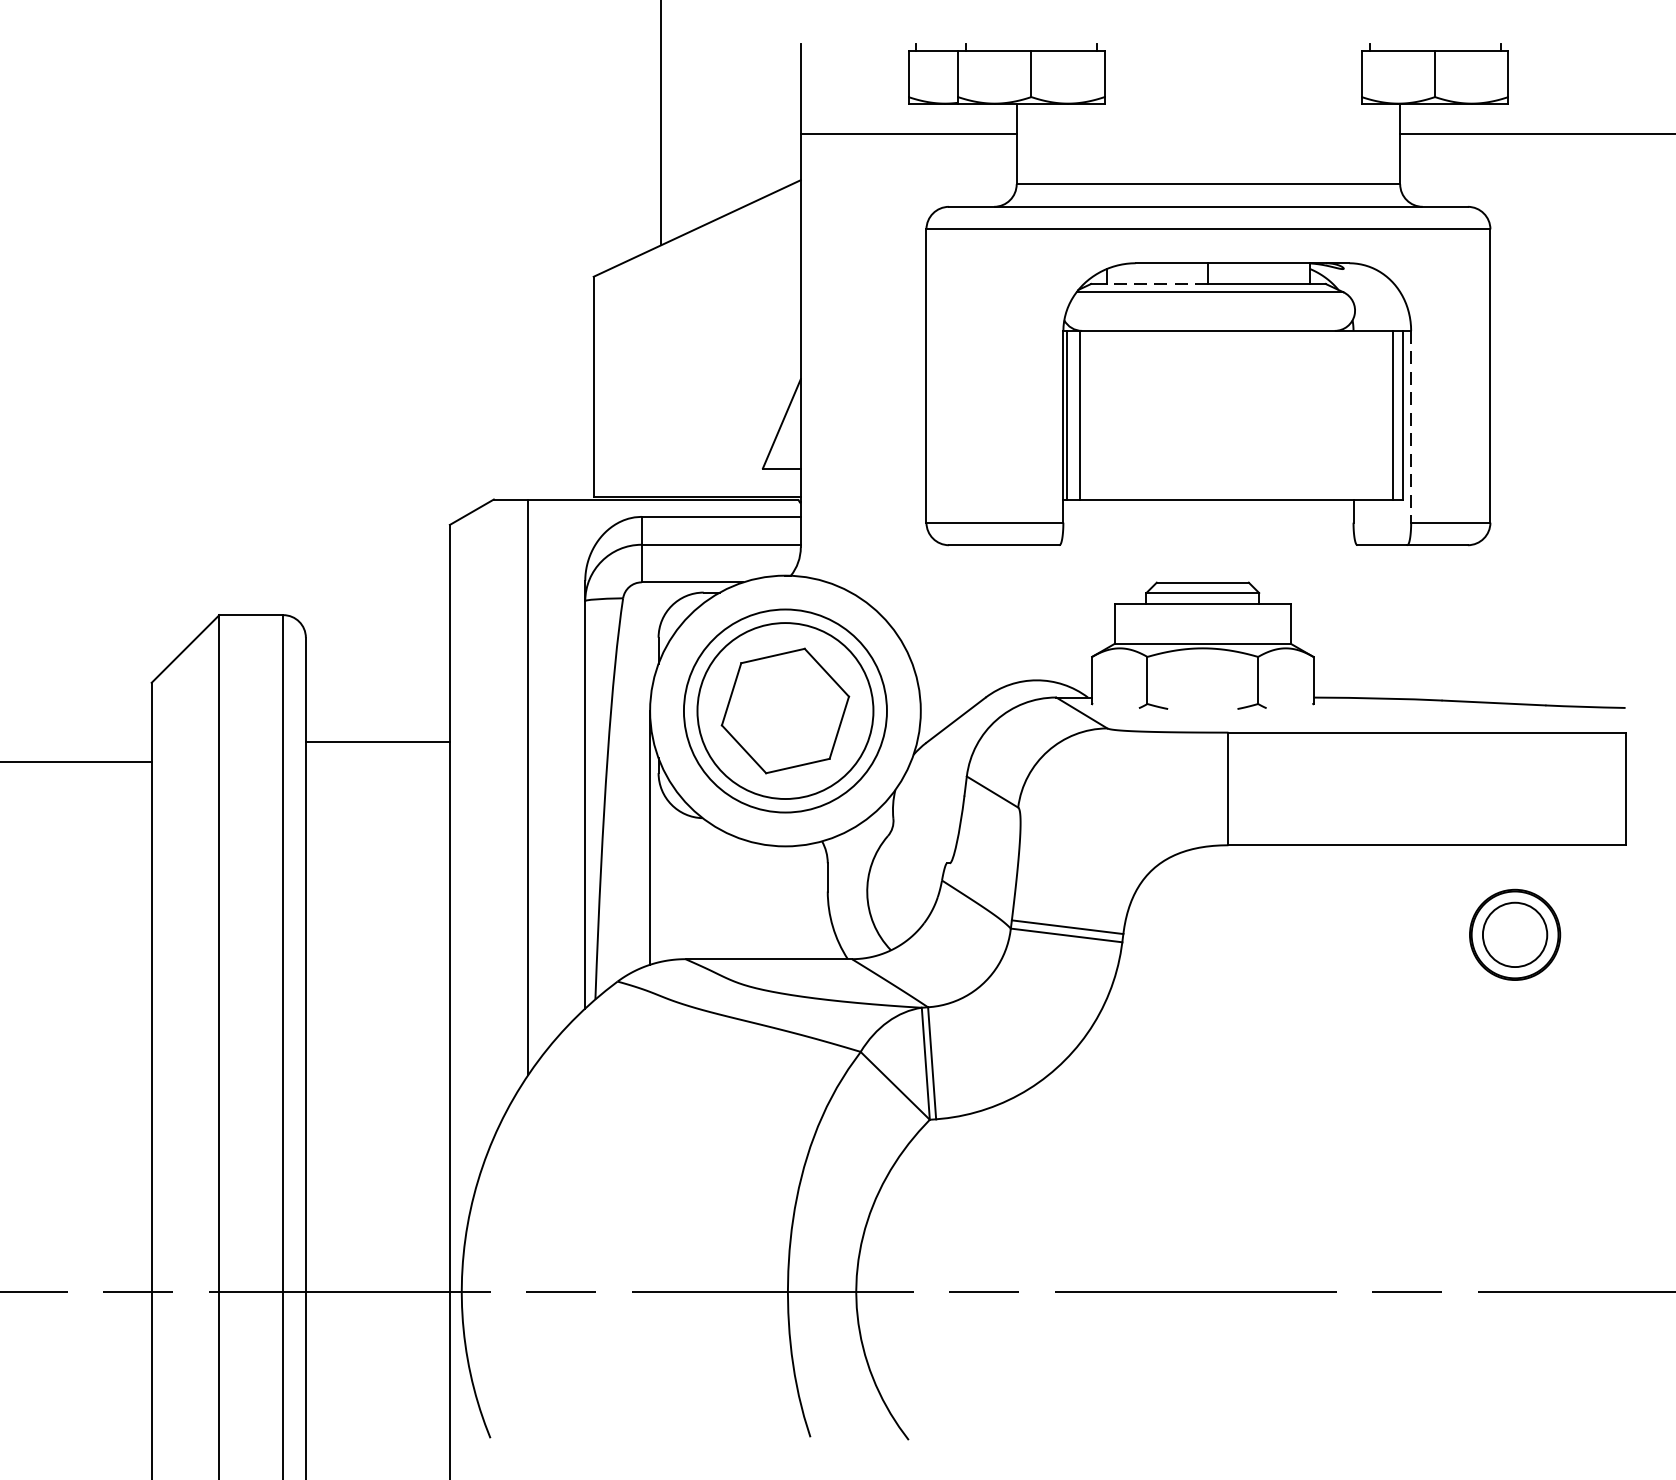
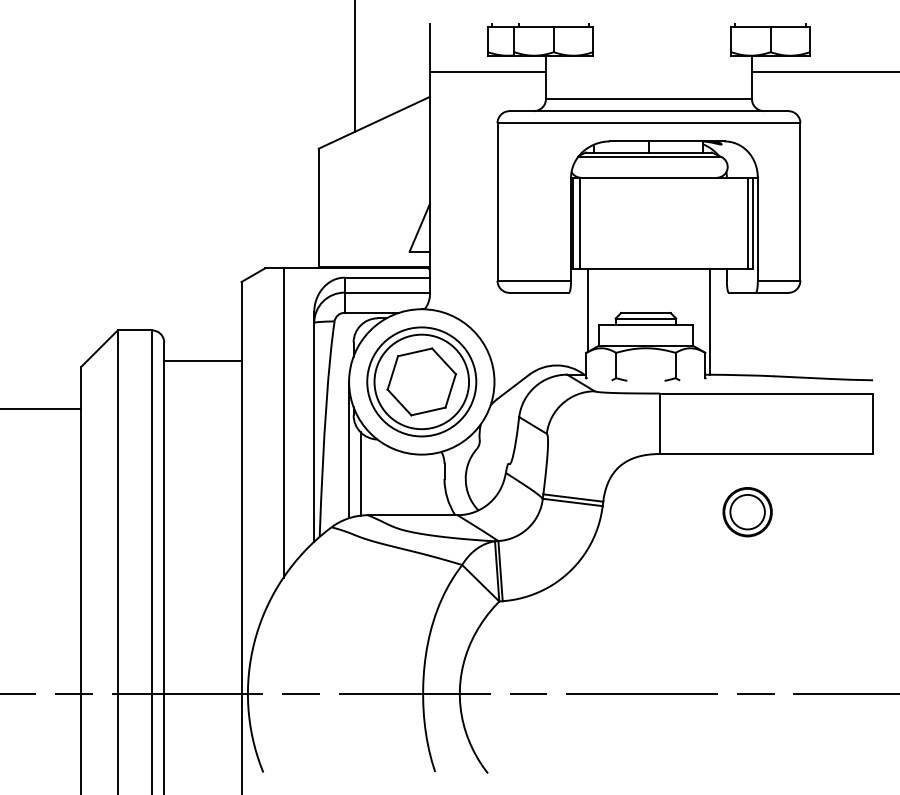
line: (1157, 283) -> (621, 152), dashed -> solid
line: (1410, 427) -> (757, 229), dashed -> solid
line: (1095, 576) -> (588, 309), added
line: (1321, 598) -> (709, 321), added
line: (377, 741) -> (202, 360), moved
line: (671, 881) -> (360, 473), added
part: (1514, 935) -> (747, 512), moved

